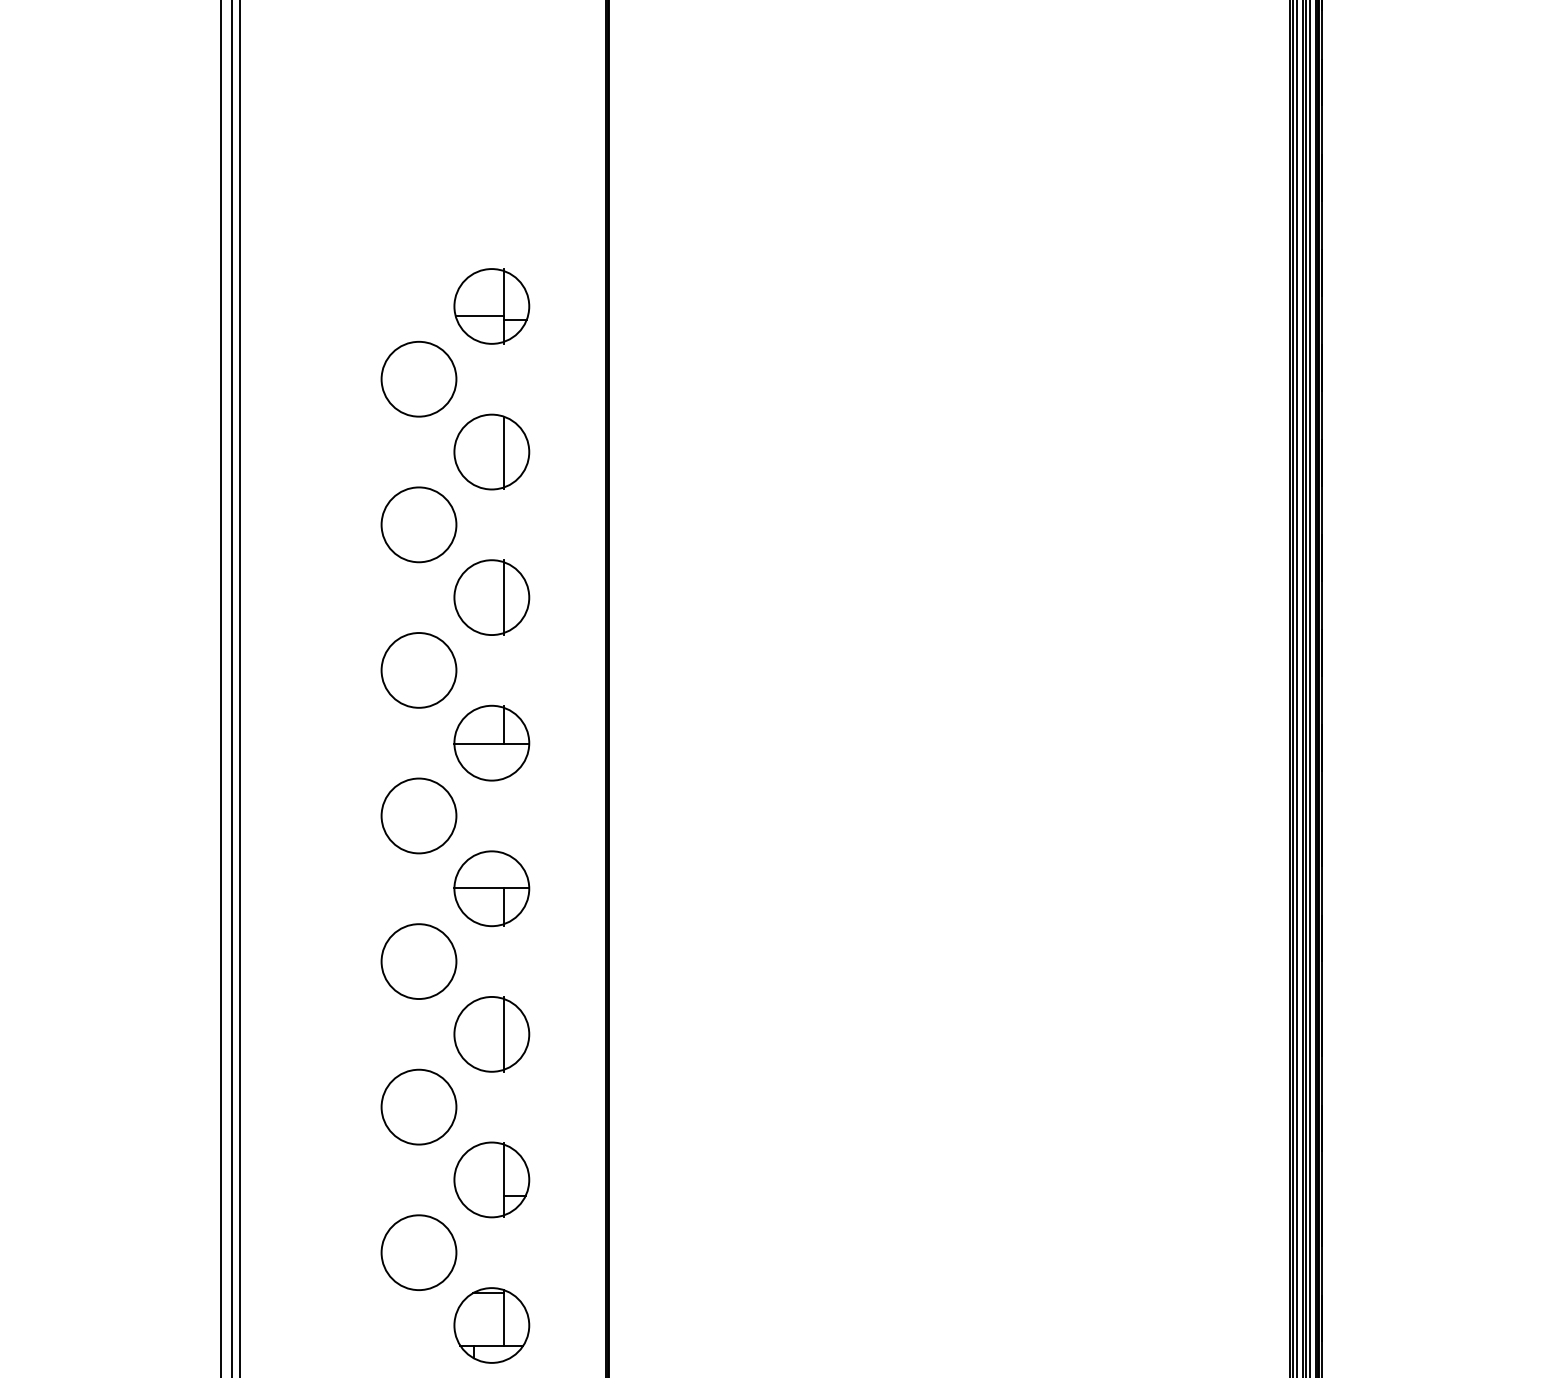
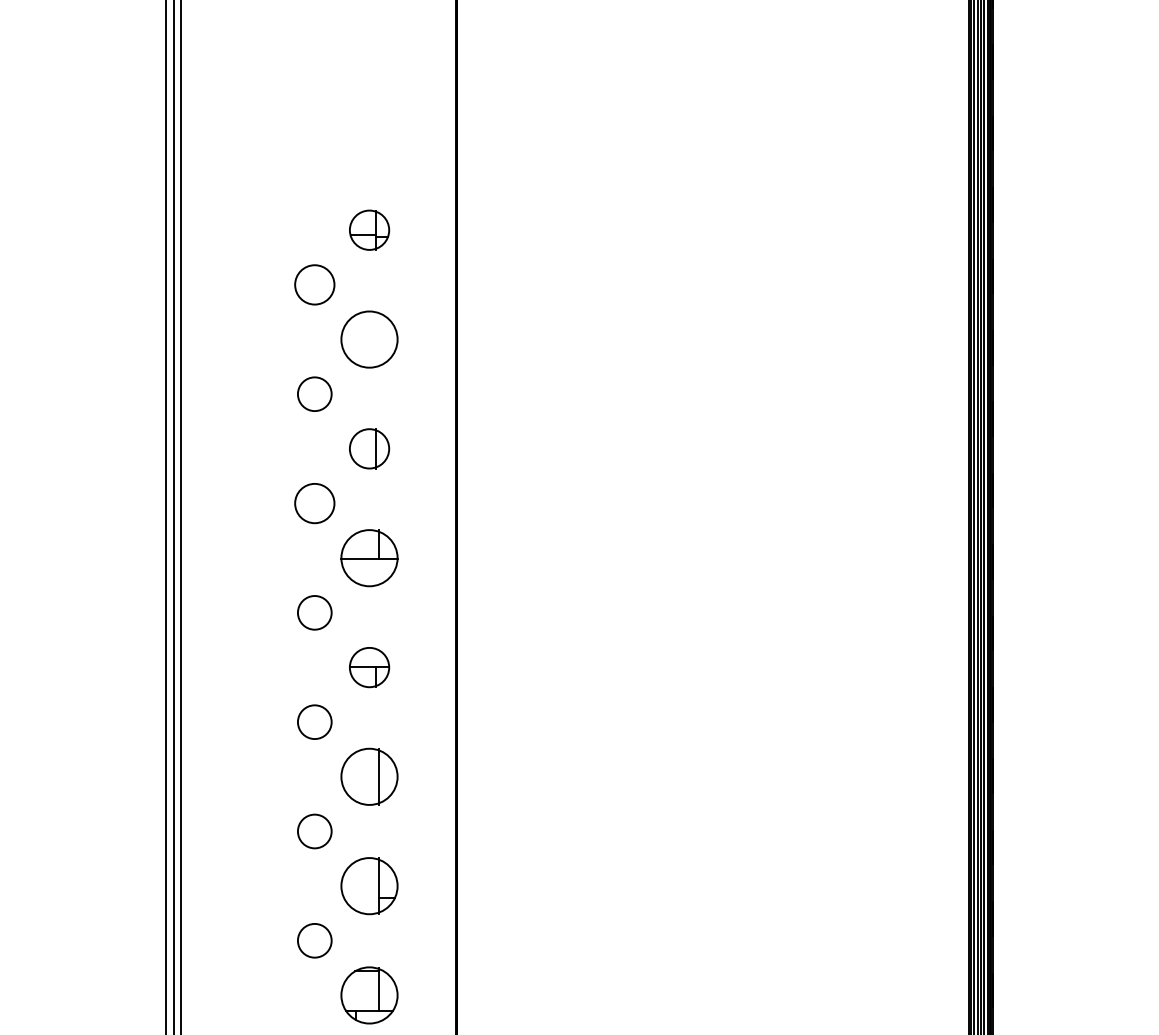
part: (491, 306) -> (369, 230), size x0.7
circle: (418, 378) -> (314, 284), size x0.7
line: (504, 452) -> (379, 339), removed
circle: (418, 524) -> (314, 393), size x0.6
part: (491, 597) -> (369, 448), size x0.7
circle: (418, 670) -> (314, 503), size x0.7
circle: (418, 815) -> (314, 612), size x0.6
part: (491, 888) -> (369, 667), size x0.7
circle: (418, 961) -> (314, 722), size x0.6
circle: (418, 1106) -> (314, 831), size x0.6
circle: (418, 1252) -> (314, 940), size x0.6

